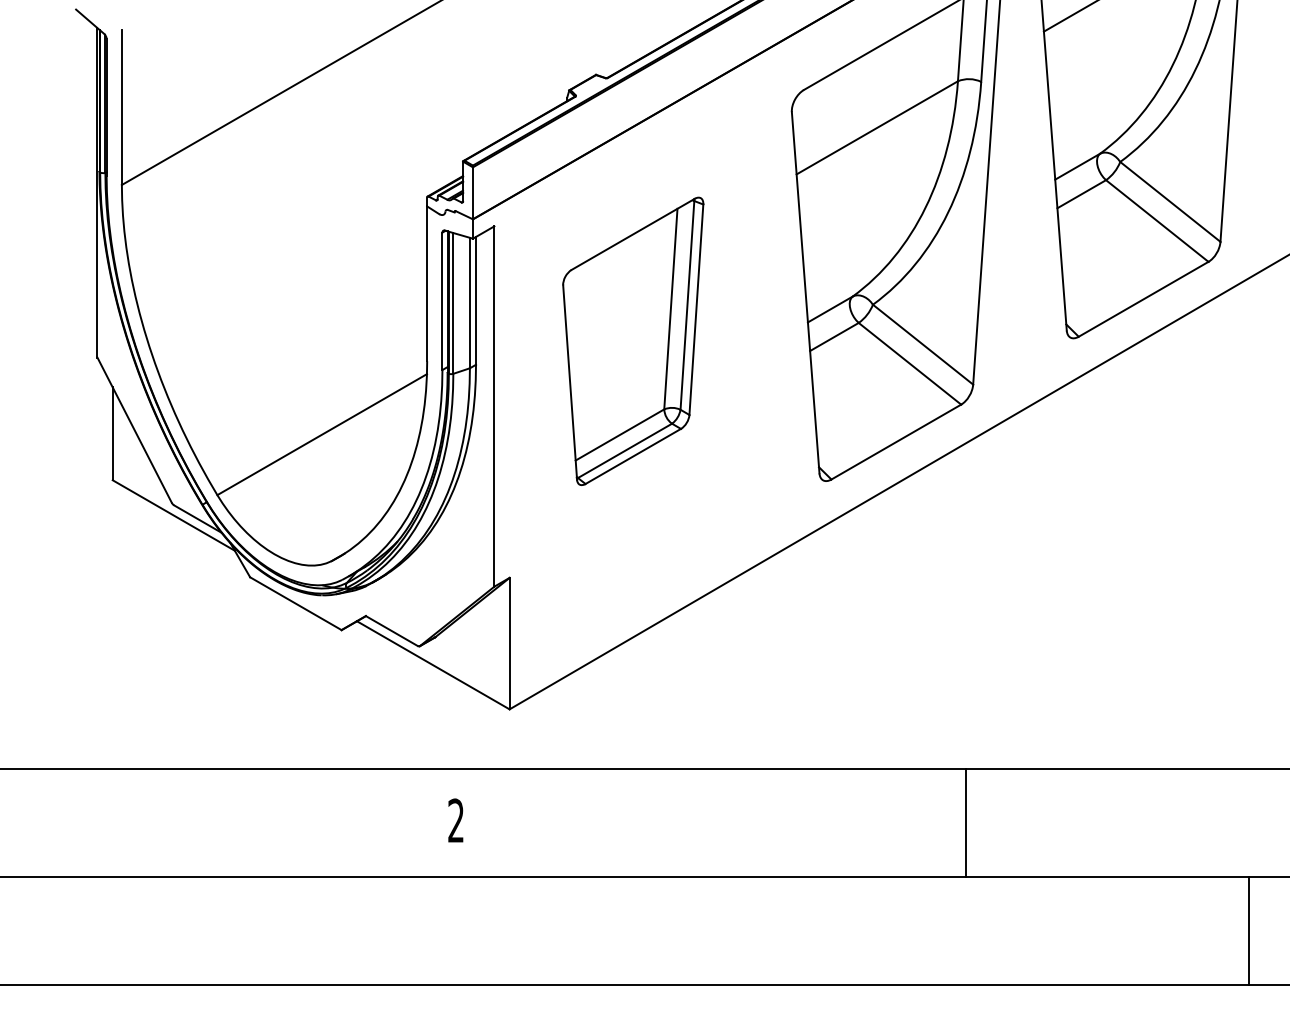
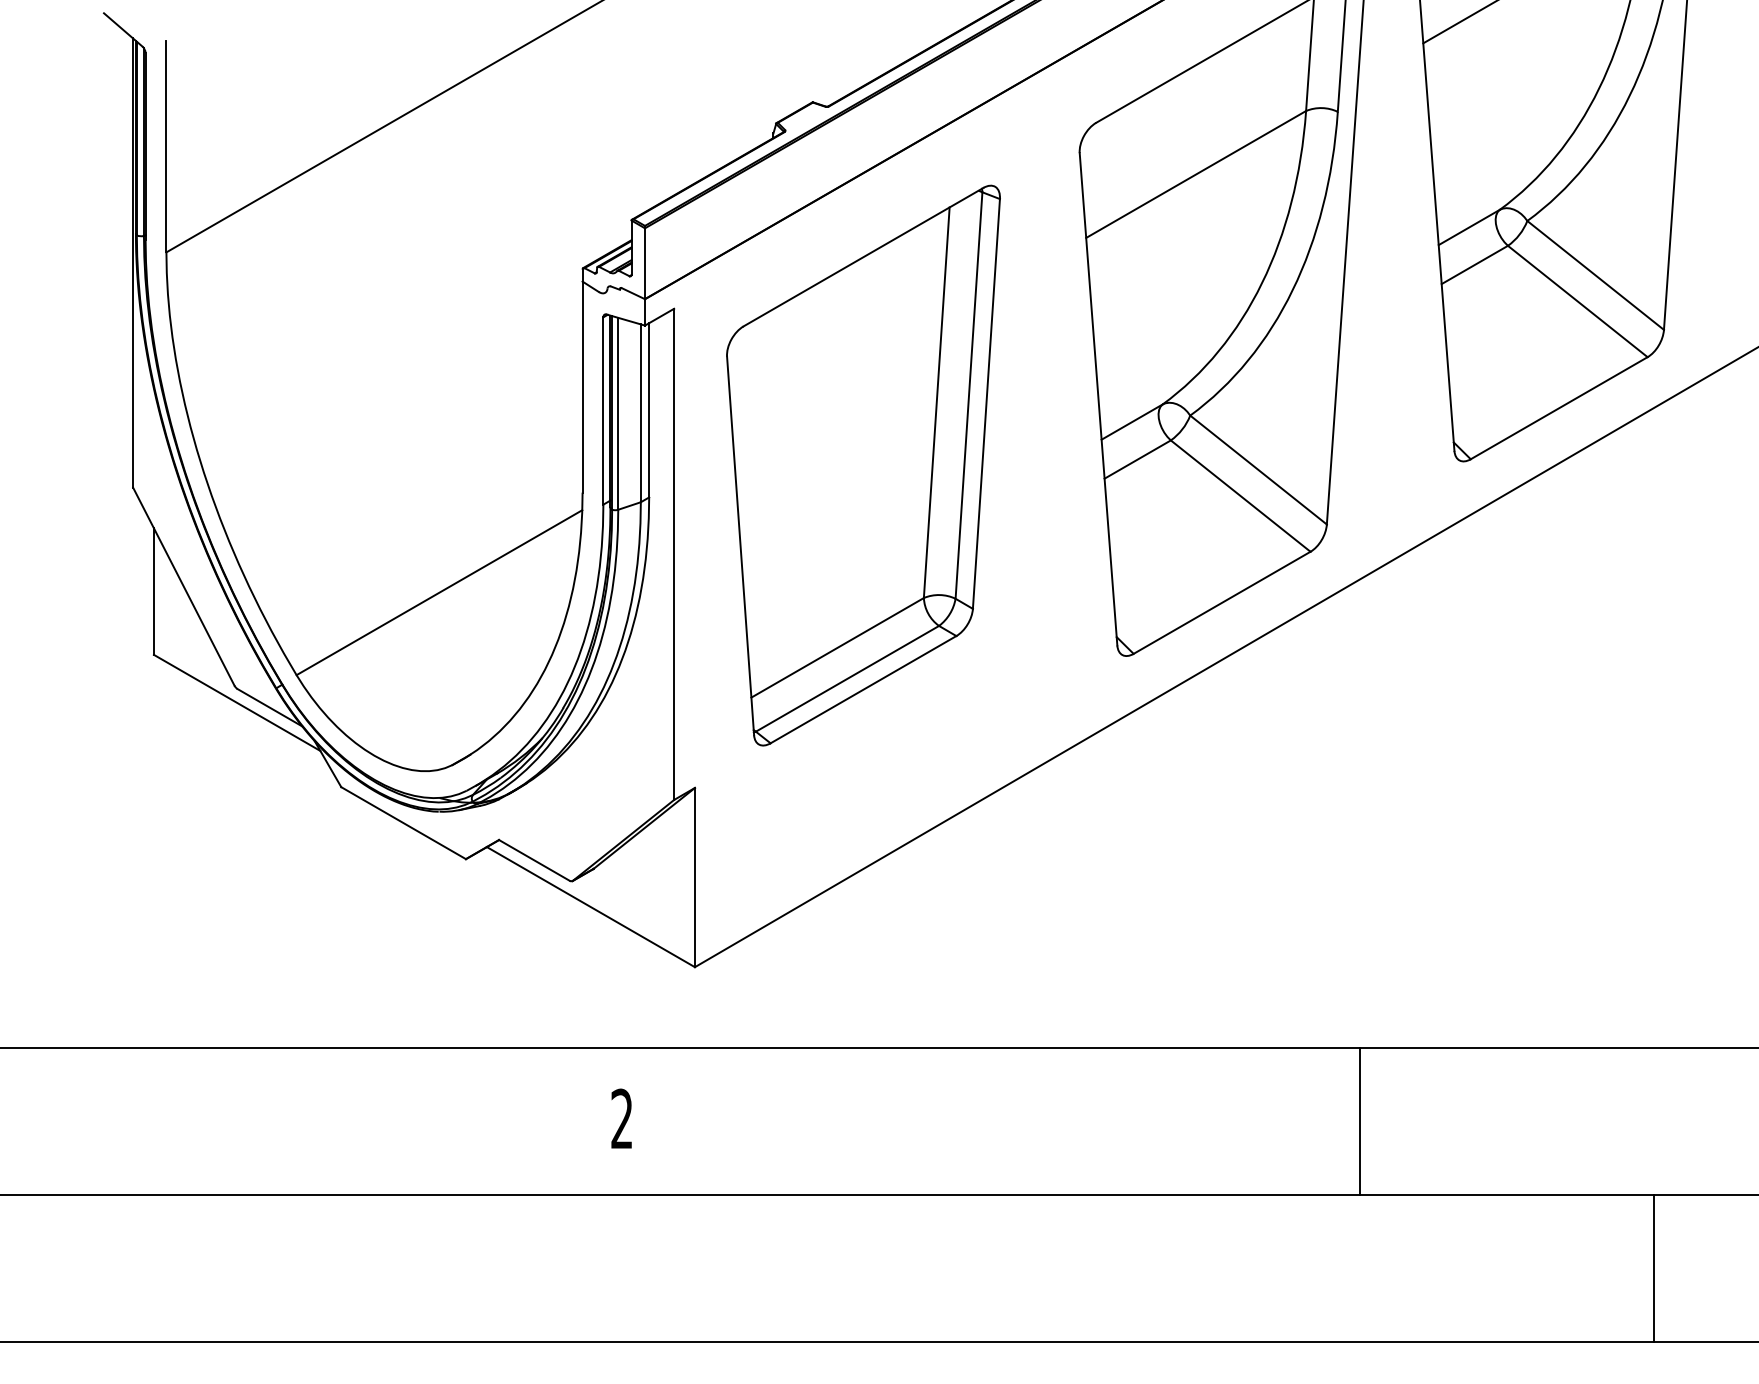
part: (633, 341) -> (863, 465), size x1.43
line: (965, 822) -> (1359, 1121), moved
line: (1249, 930) -> (1654, 1268), moved

